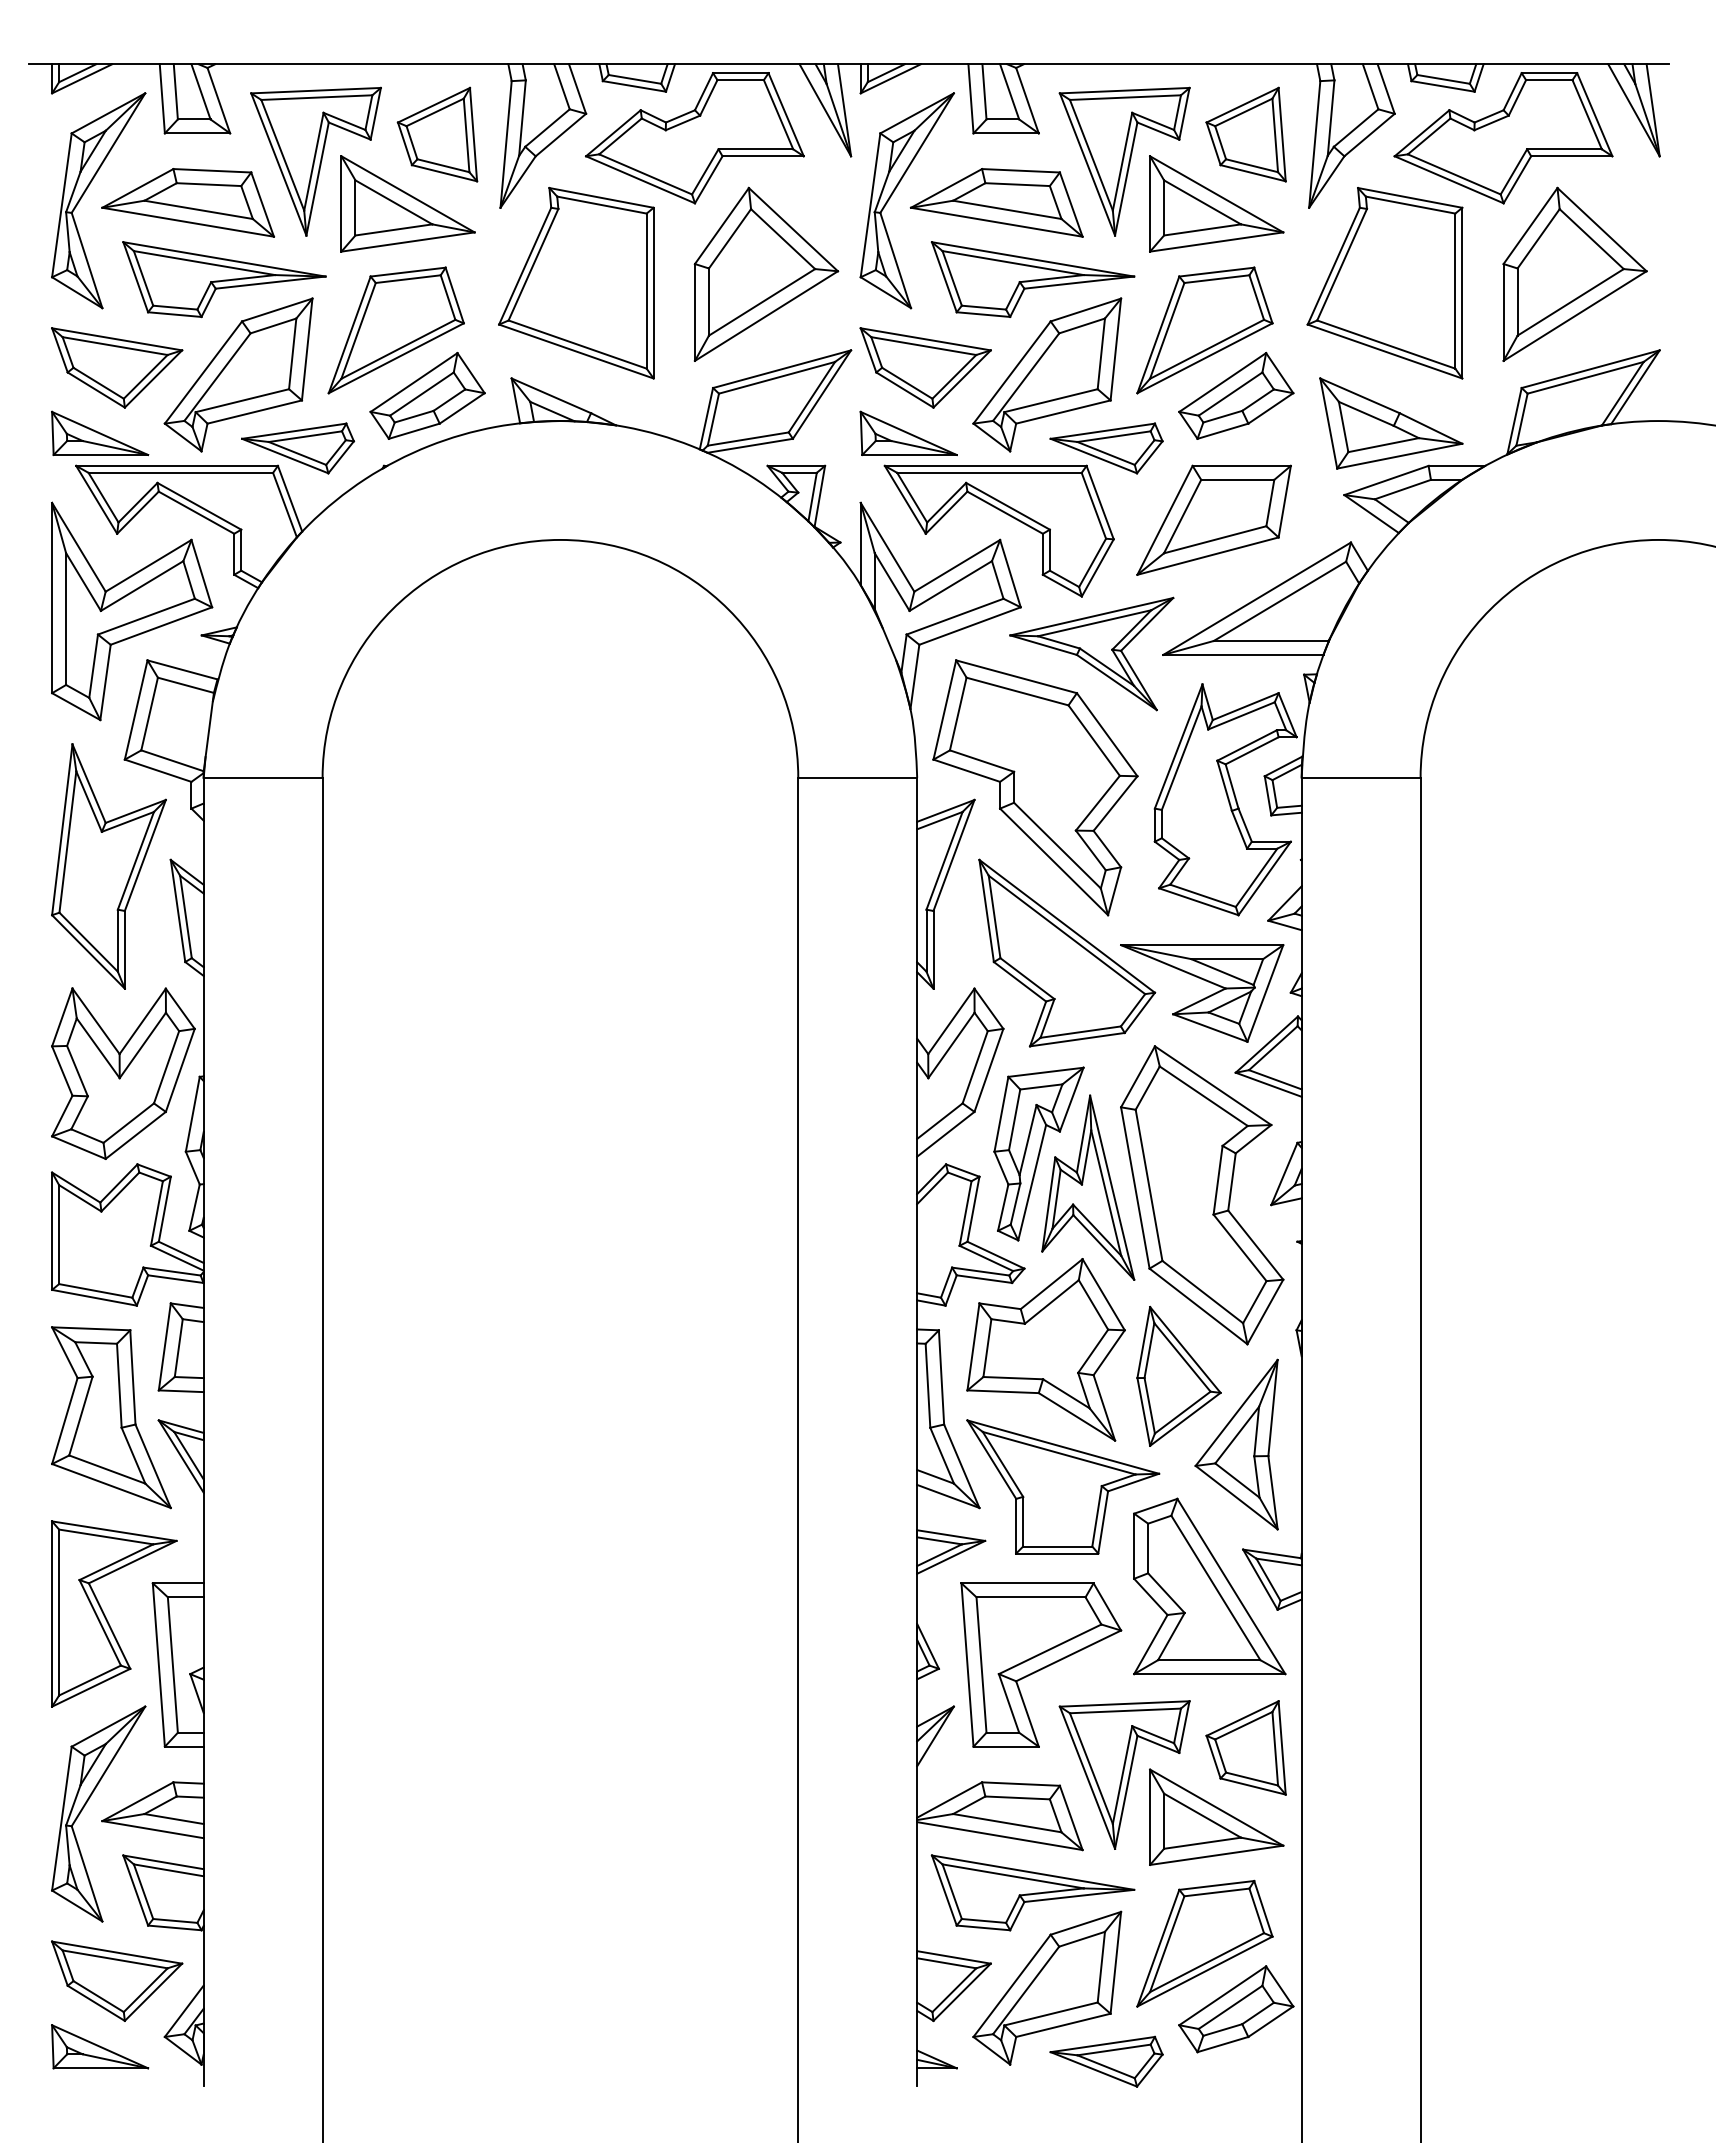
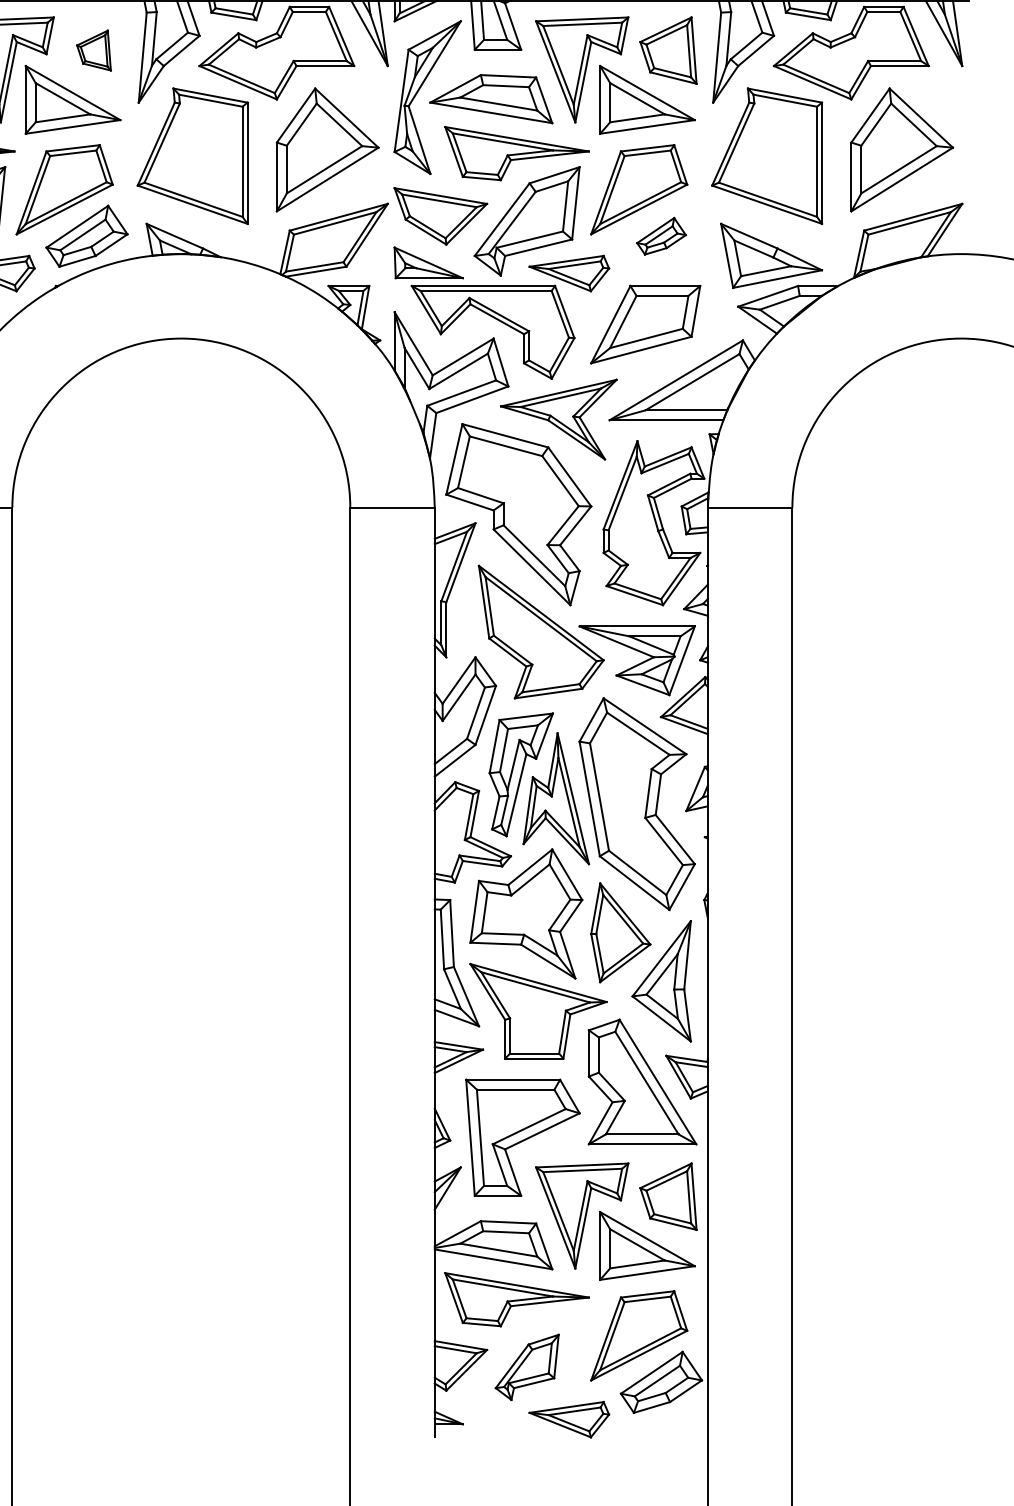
part: (437, 134) -> (94, 50), size x0.6
part: (1236, 395) -> (661, 235), size x0.6
part: (1047, 1987) -> (527, 1366), size x0.6

